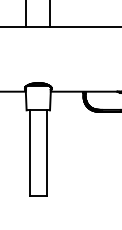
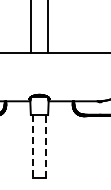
line: (30, 153) -> (33, 146), solid -> dashed
line: (46, 153) -> (45, 146), solid -> dashed

